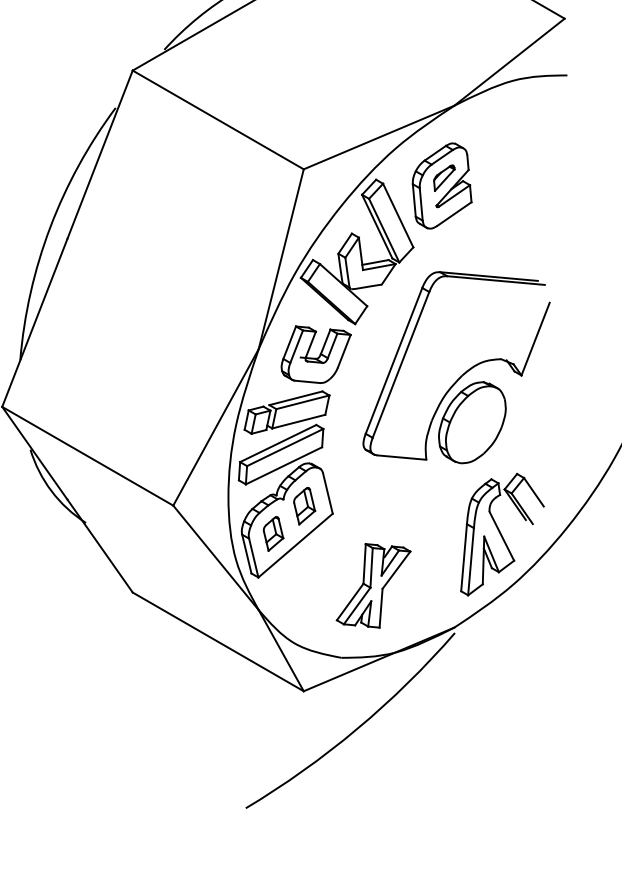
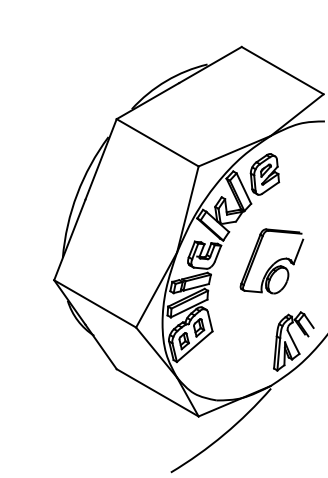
part: (455, 367) -> (271, 261), size x0.7
part: (372, 584) -> (231, 365), removed

